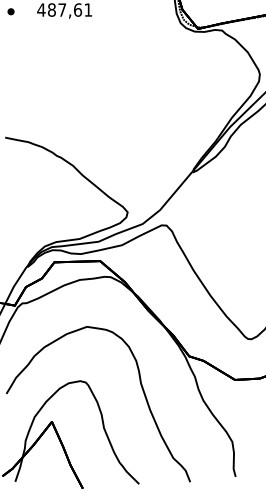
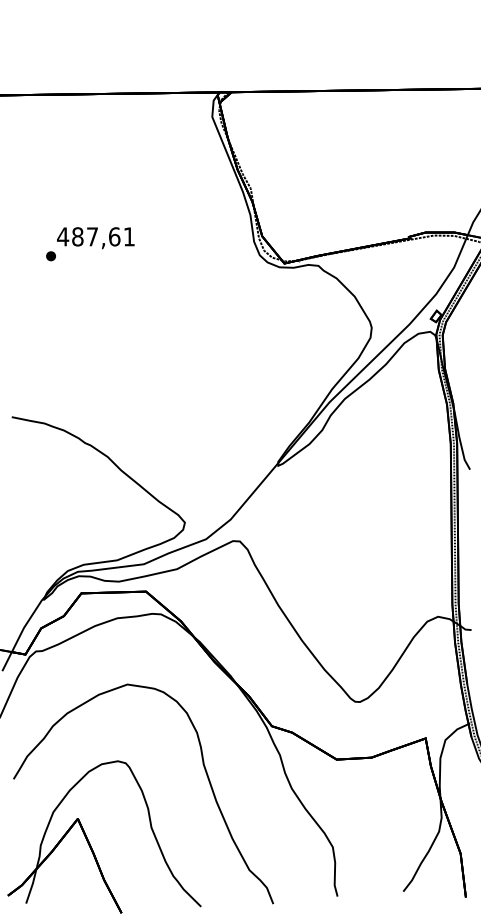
part: (10, 11) -> (50, 256), moved

